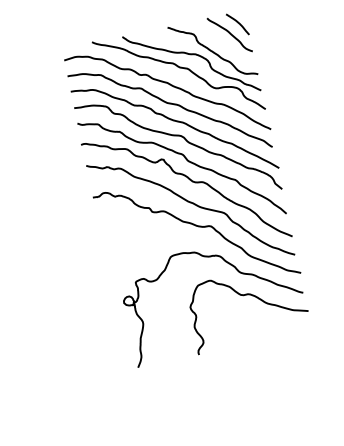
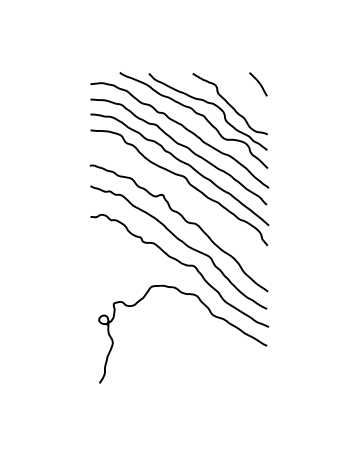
curve: (229, 33) -> (248, 91), removed
curve: (186, 161) -> (184, 201), removed
curve: (244, 295) -> (212, 337), removed

